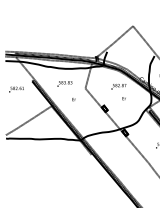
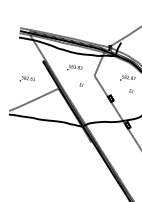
text: (16, 89) -> (27, 79), moved

